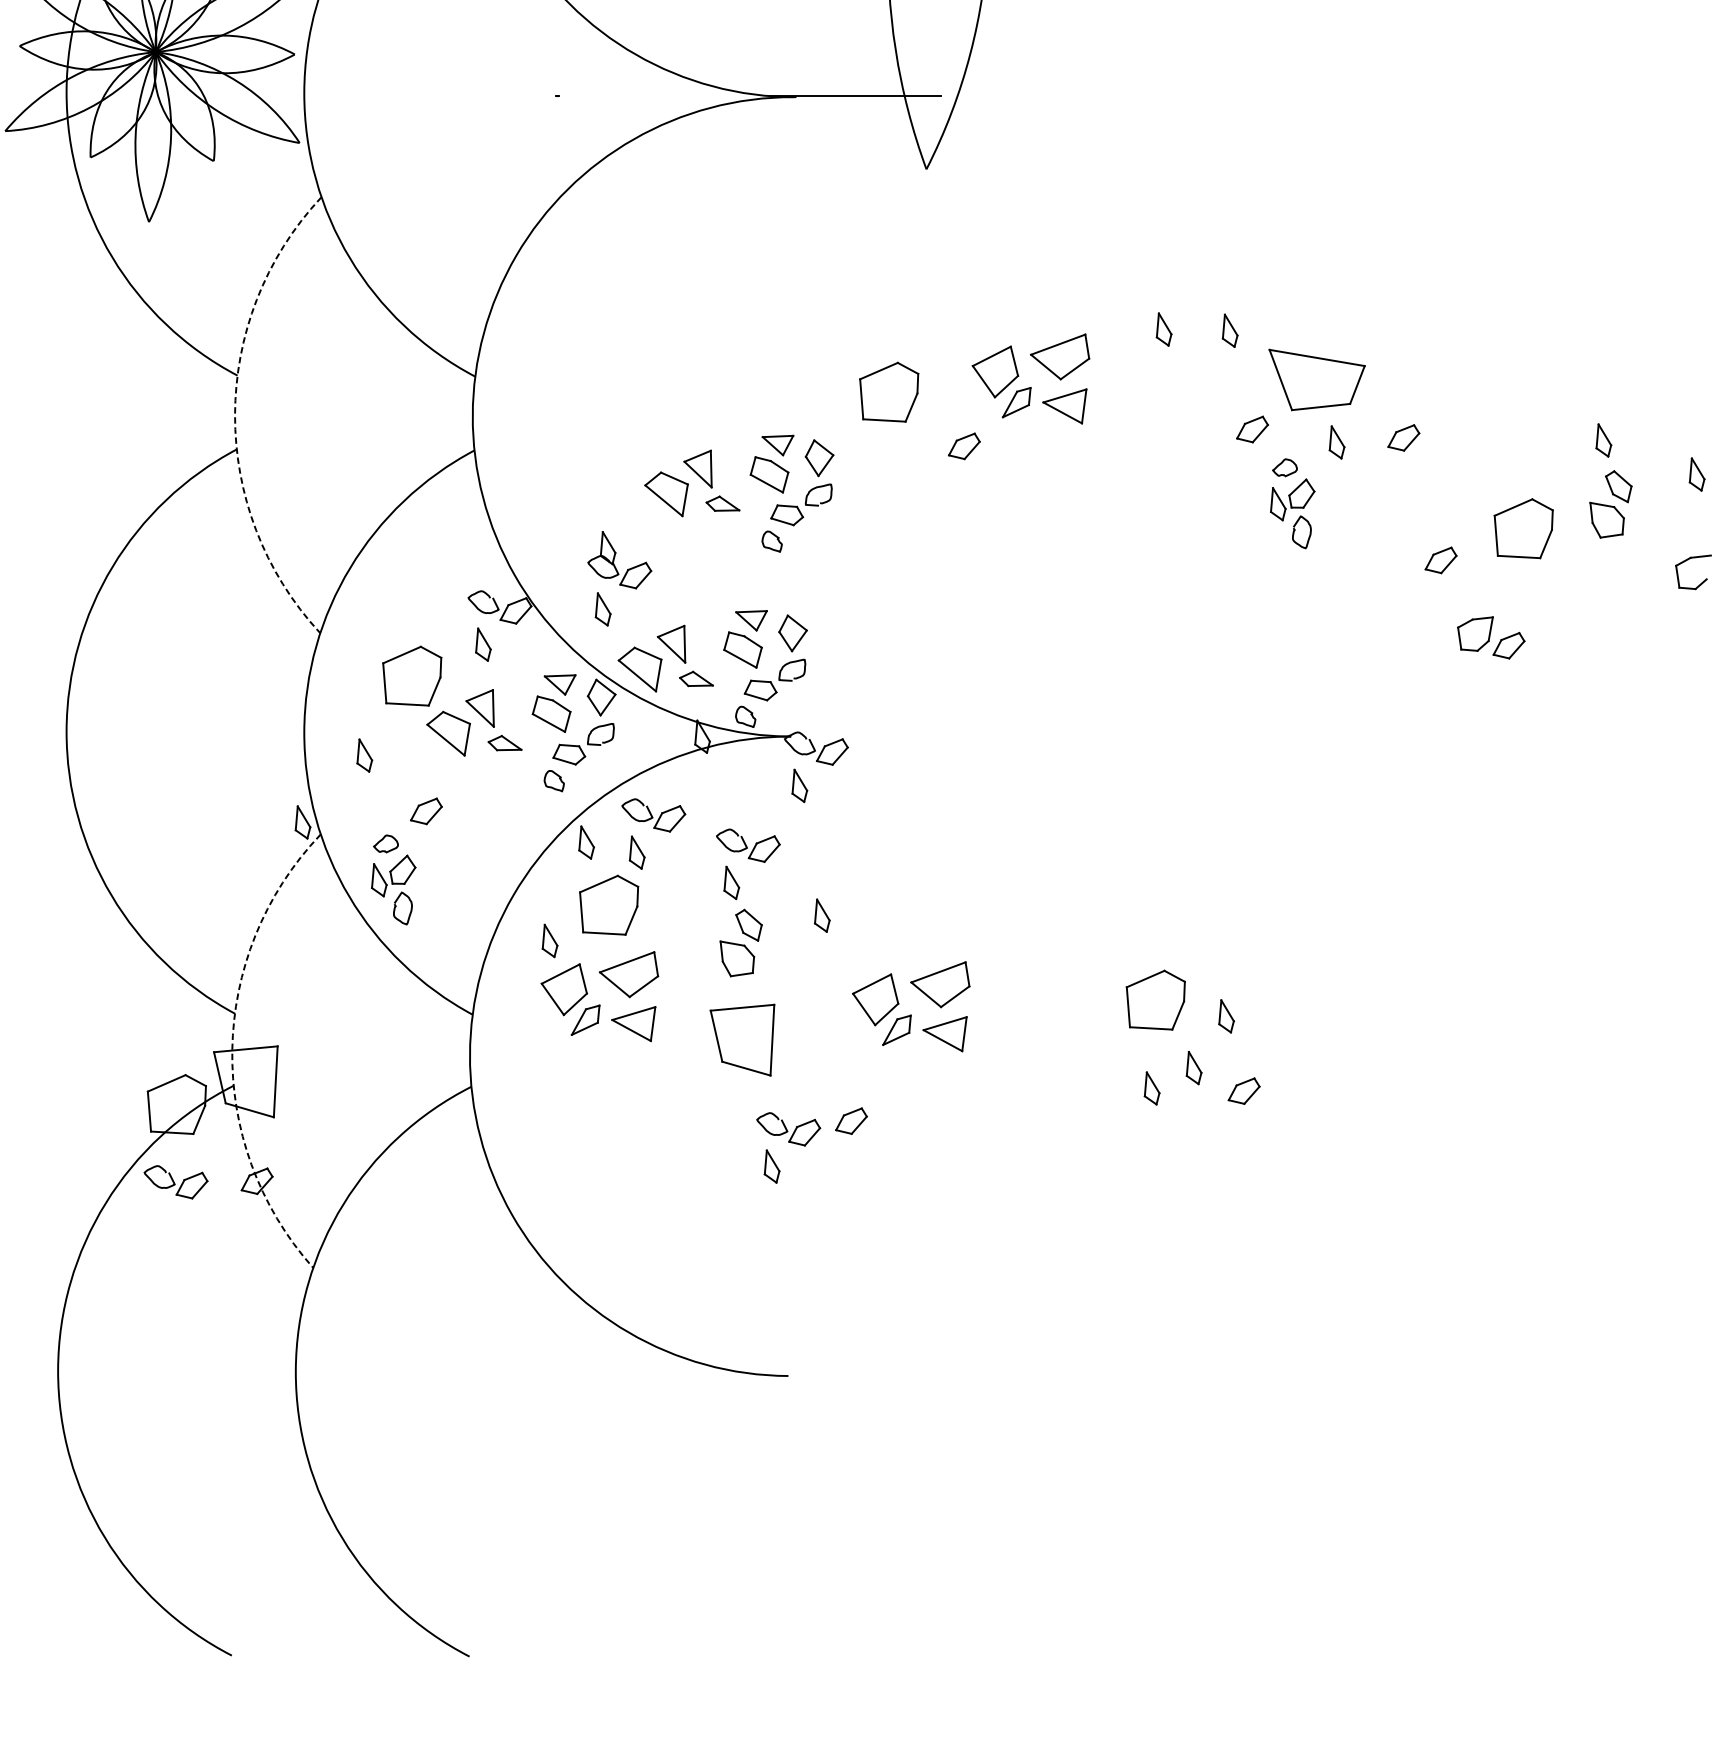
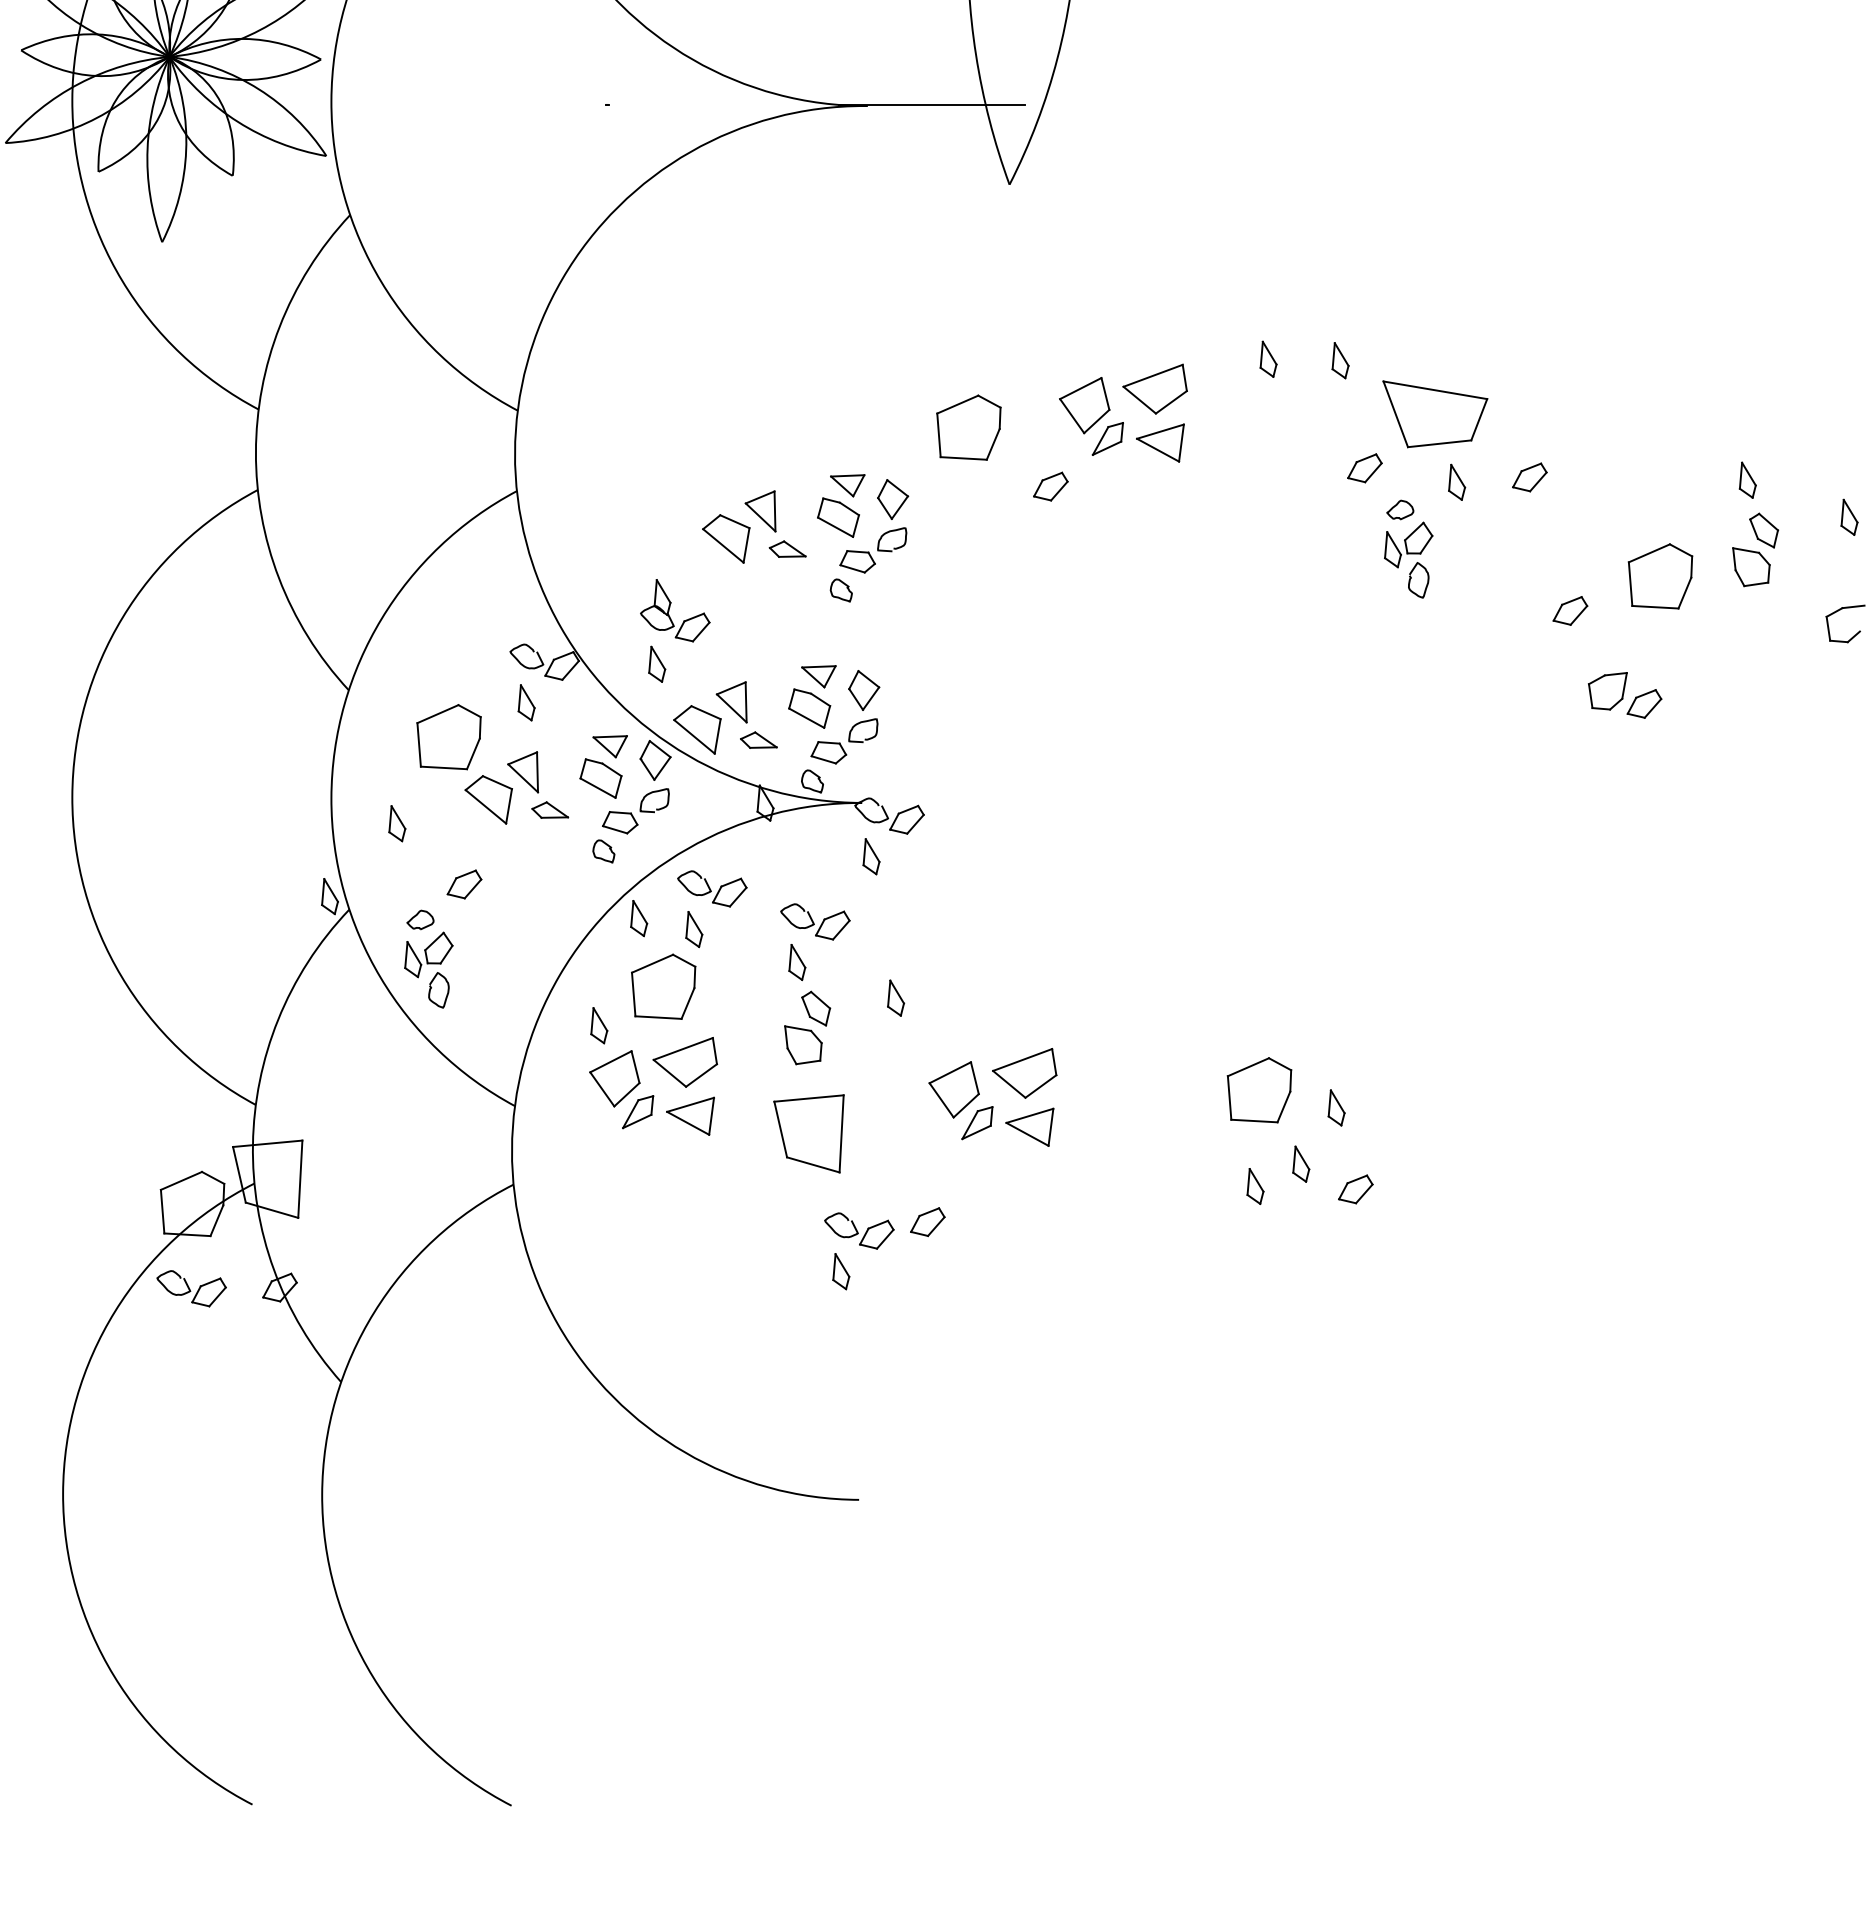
arc: (234, 415) -> (255, 452), dashed -> solid
arc: (231, 1049) -> (252, 1144), dashed -> solid

